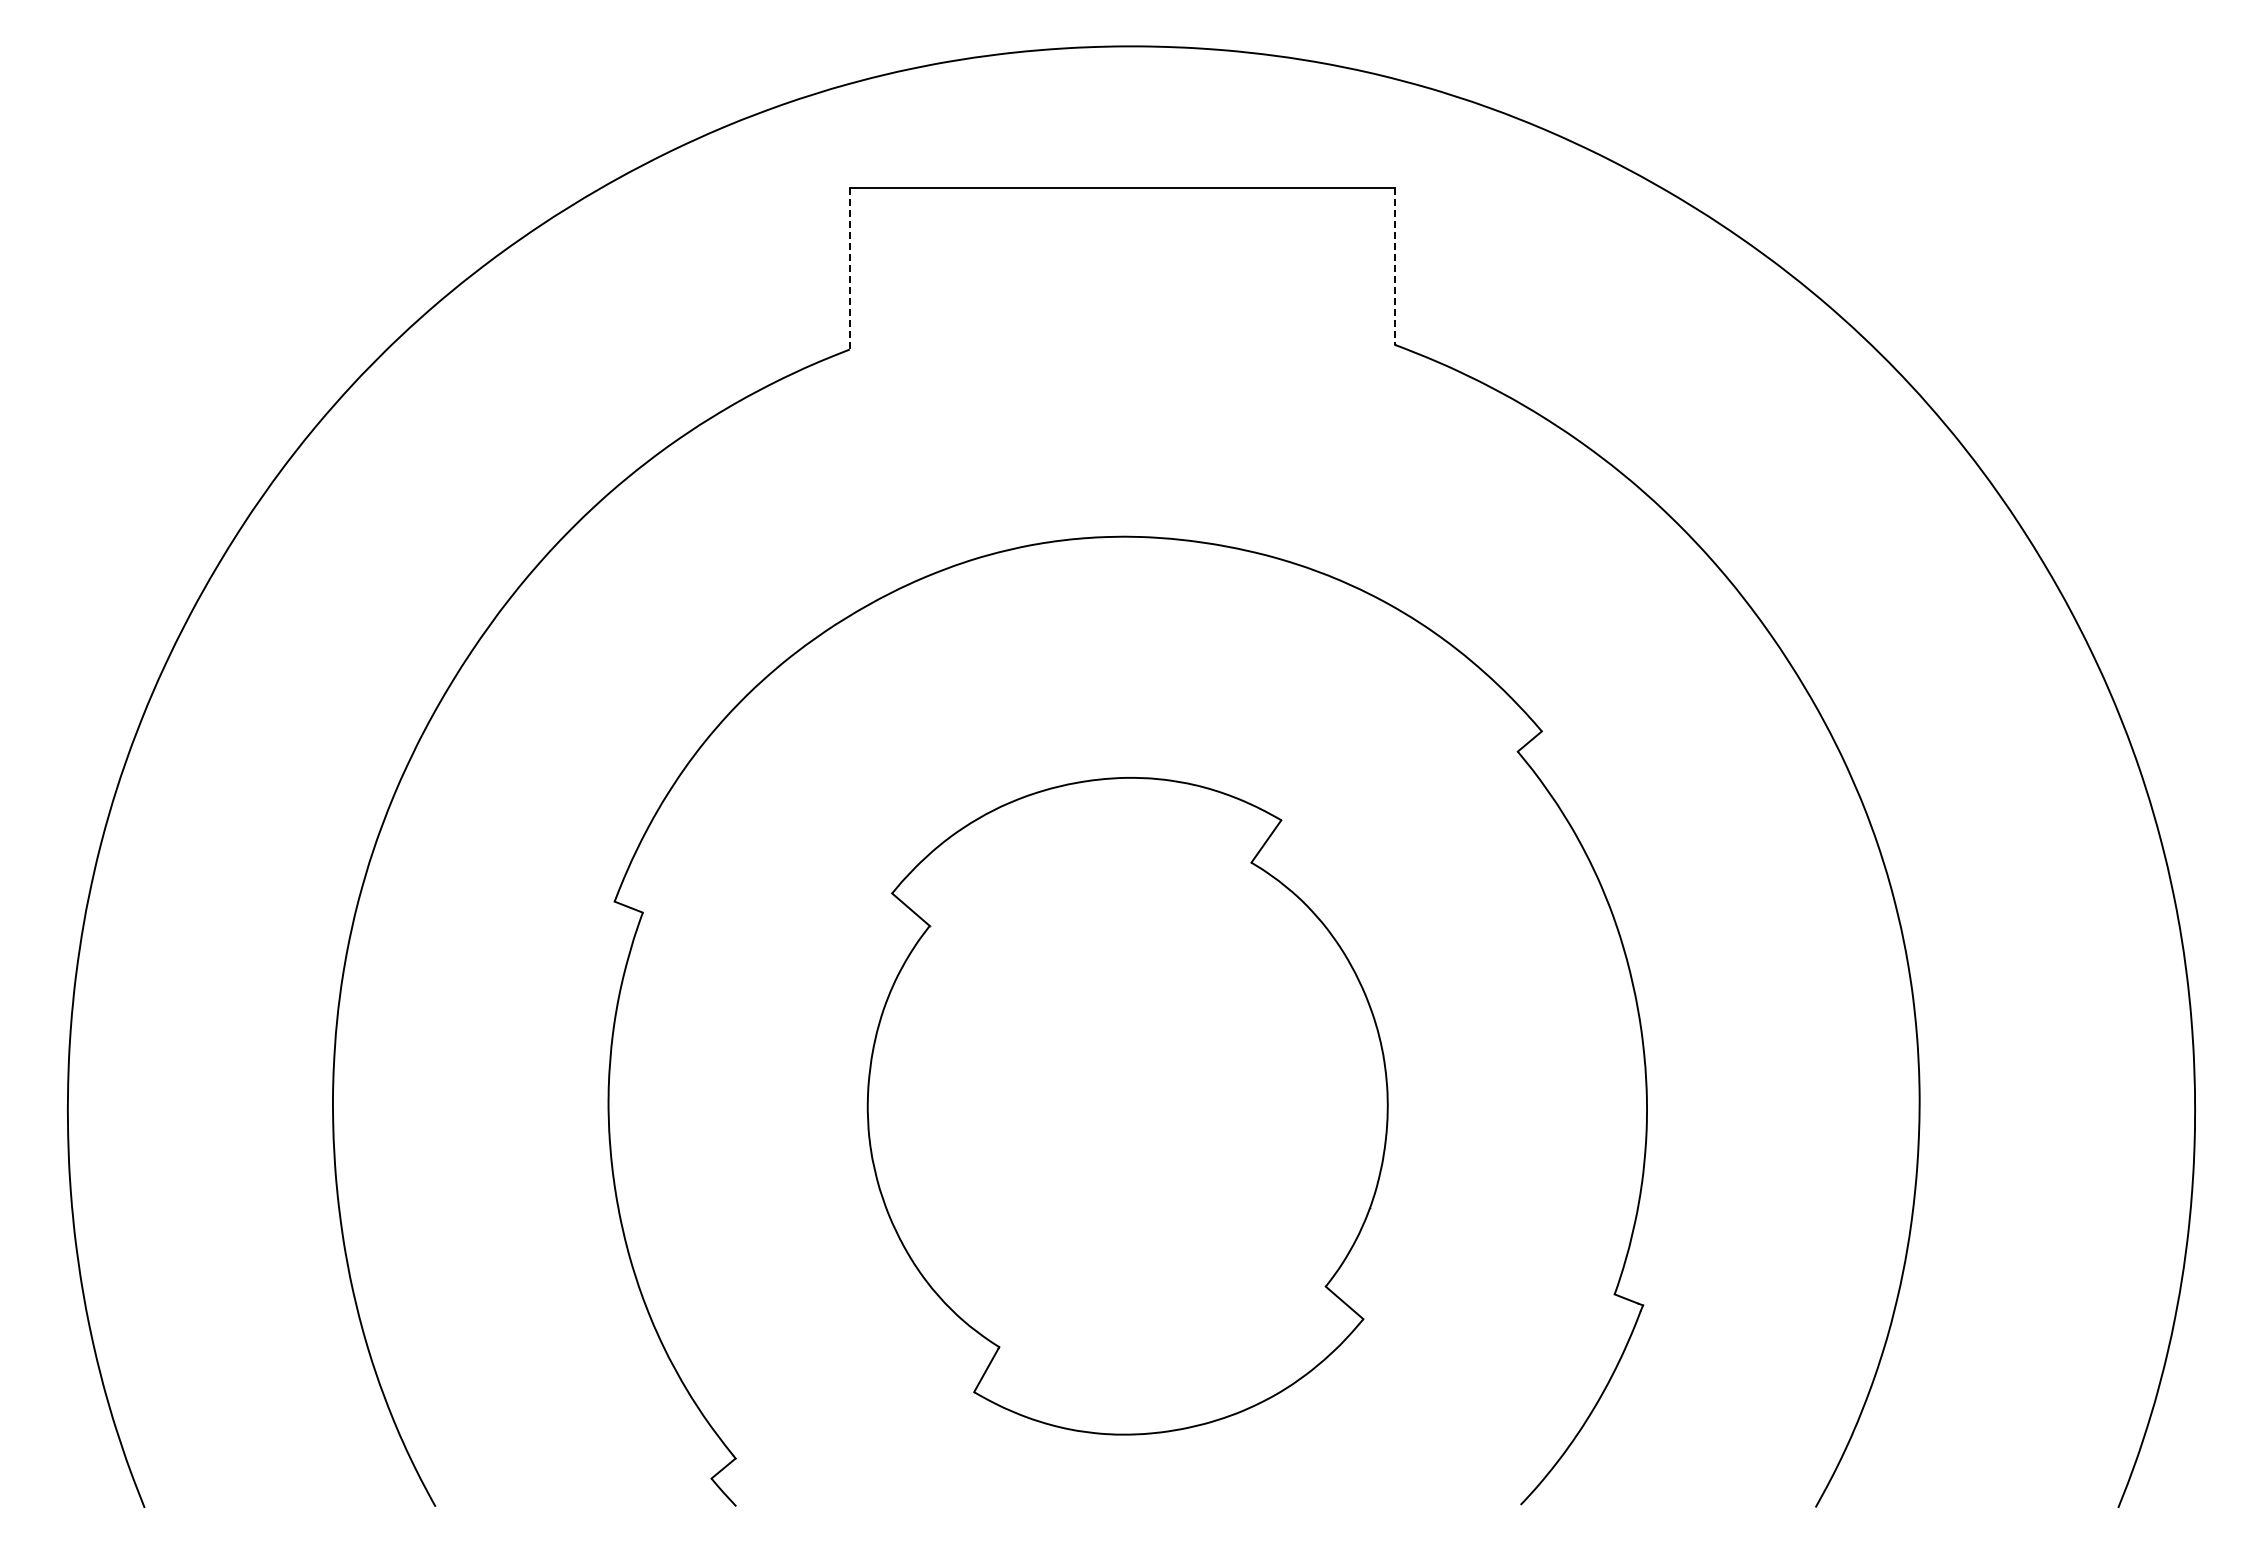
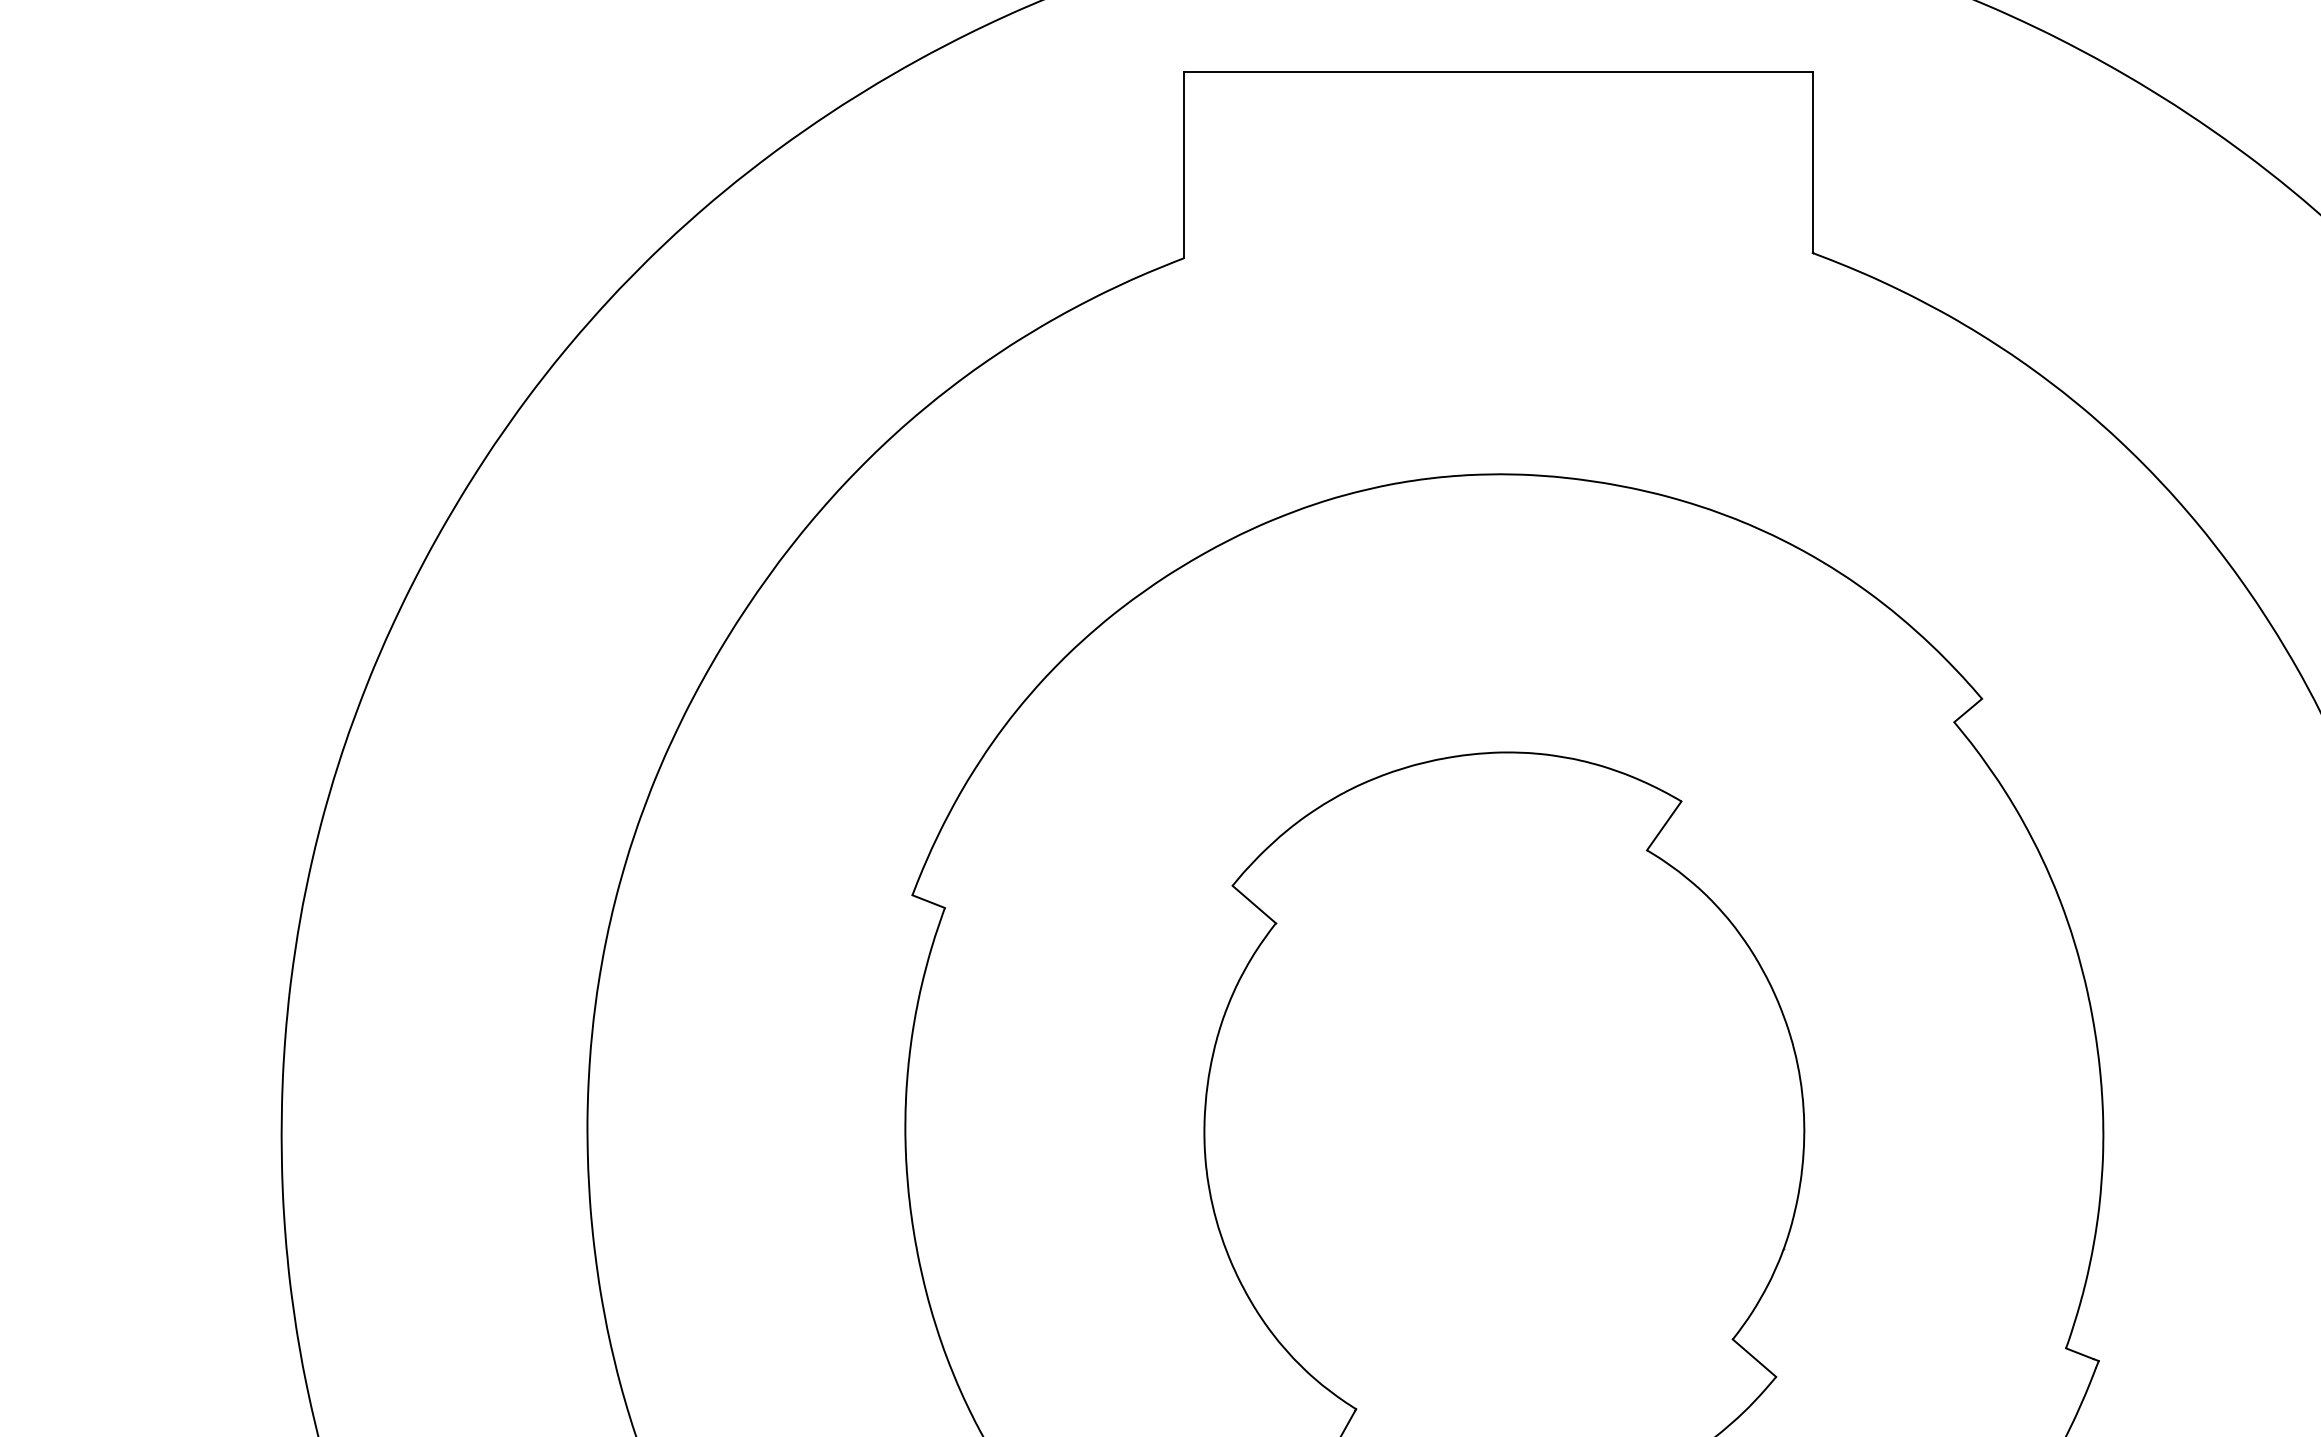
line: (1395, 266) -> (1813, 162), dashed -> solid
line: (849, 268) -> (1183, 164), dashed -> solid

